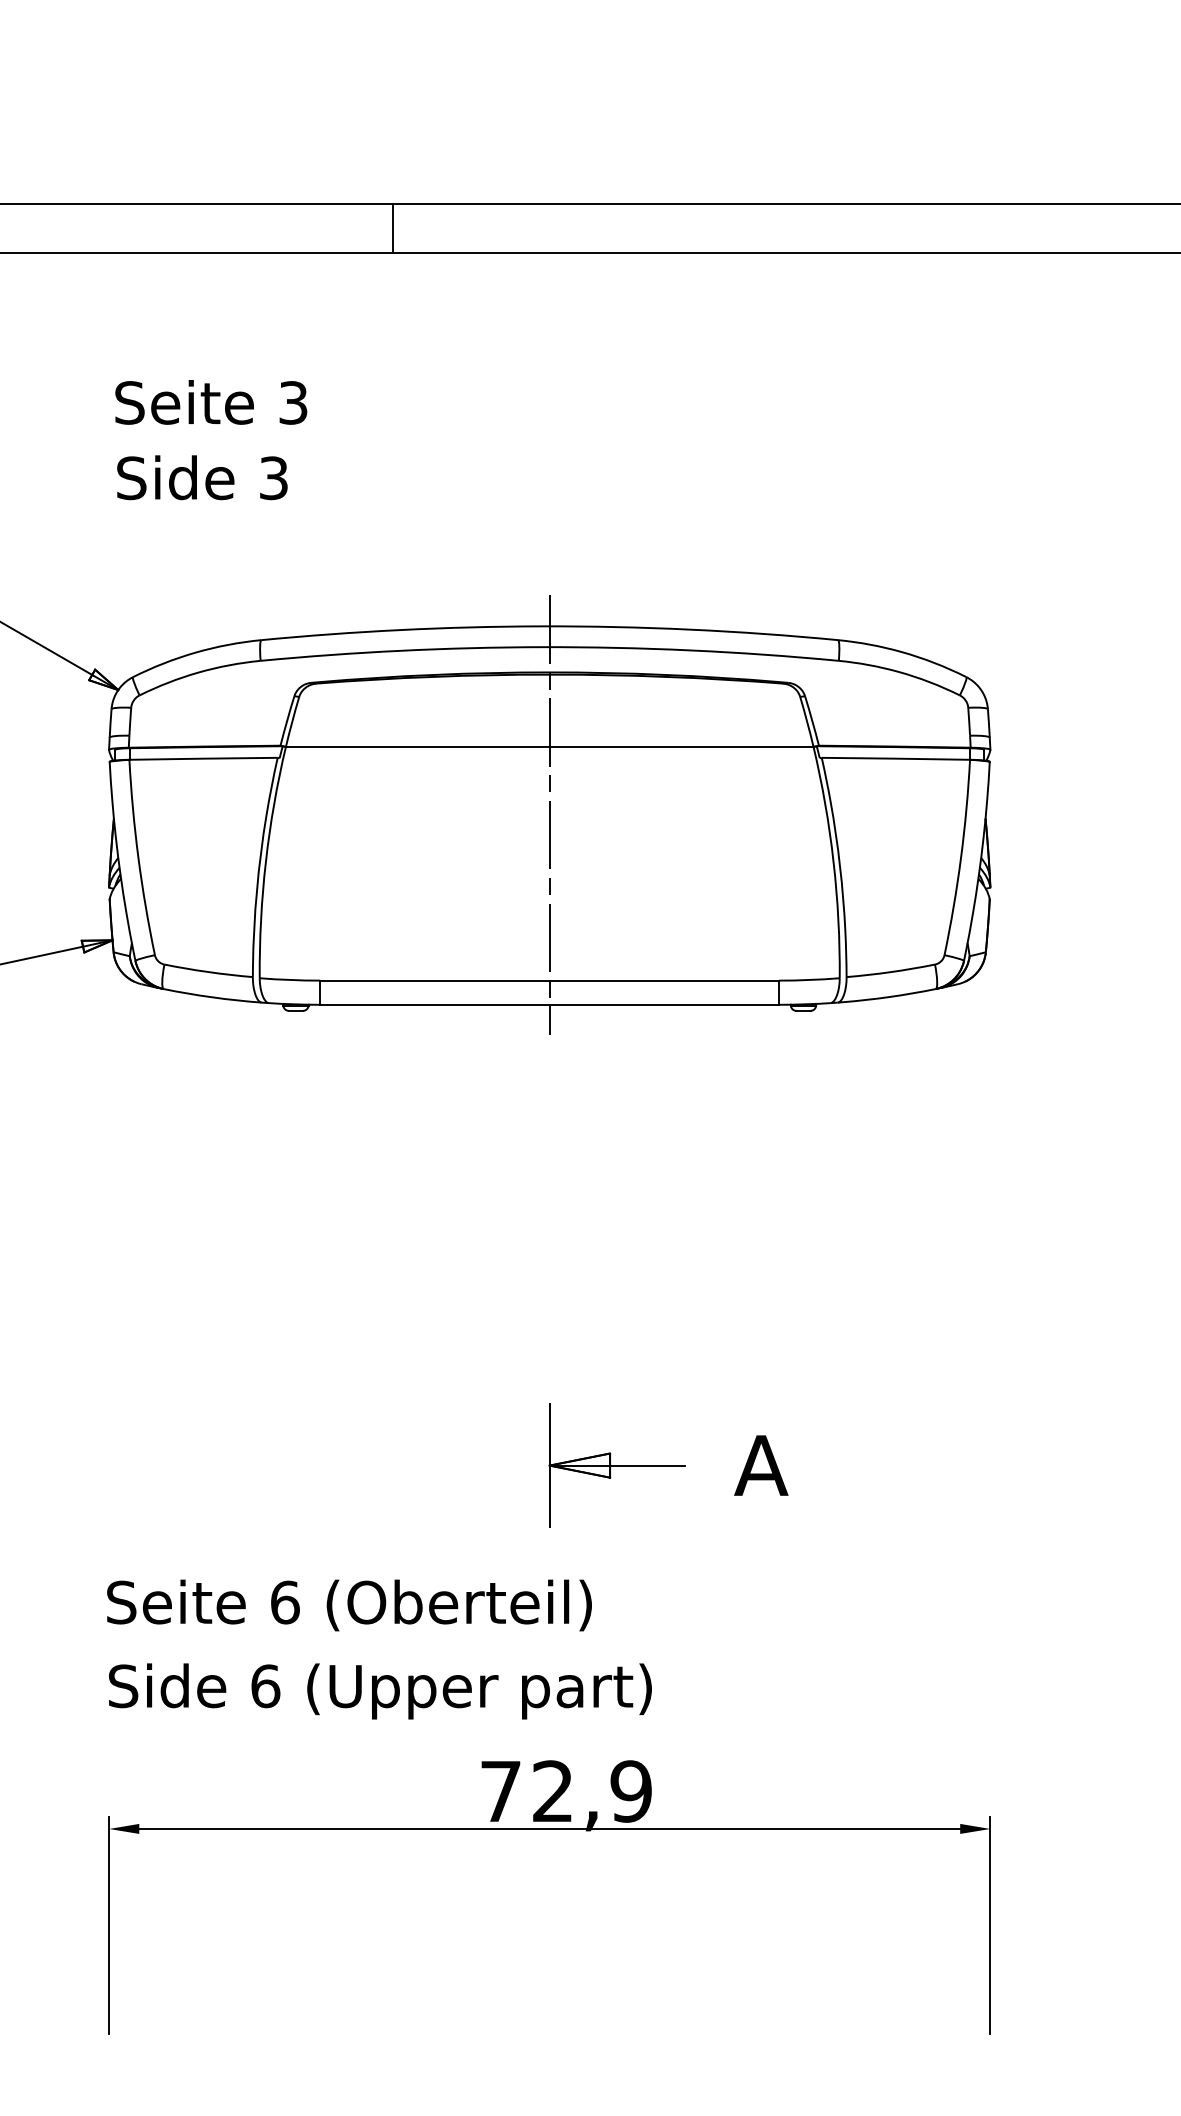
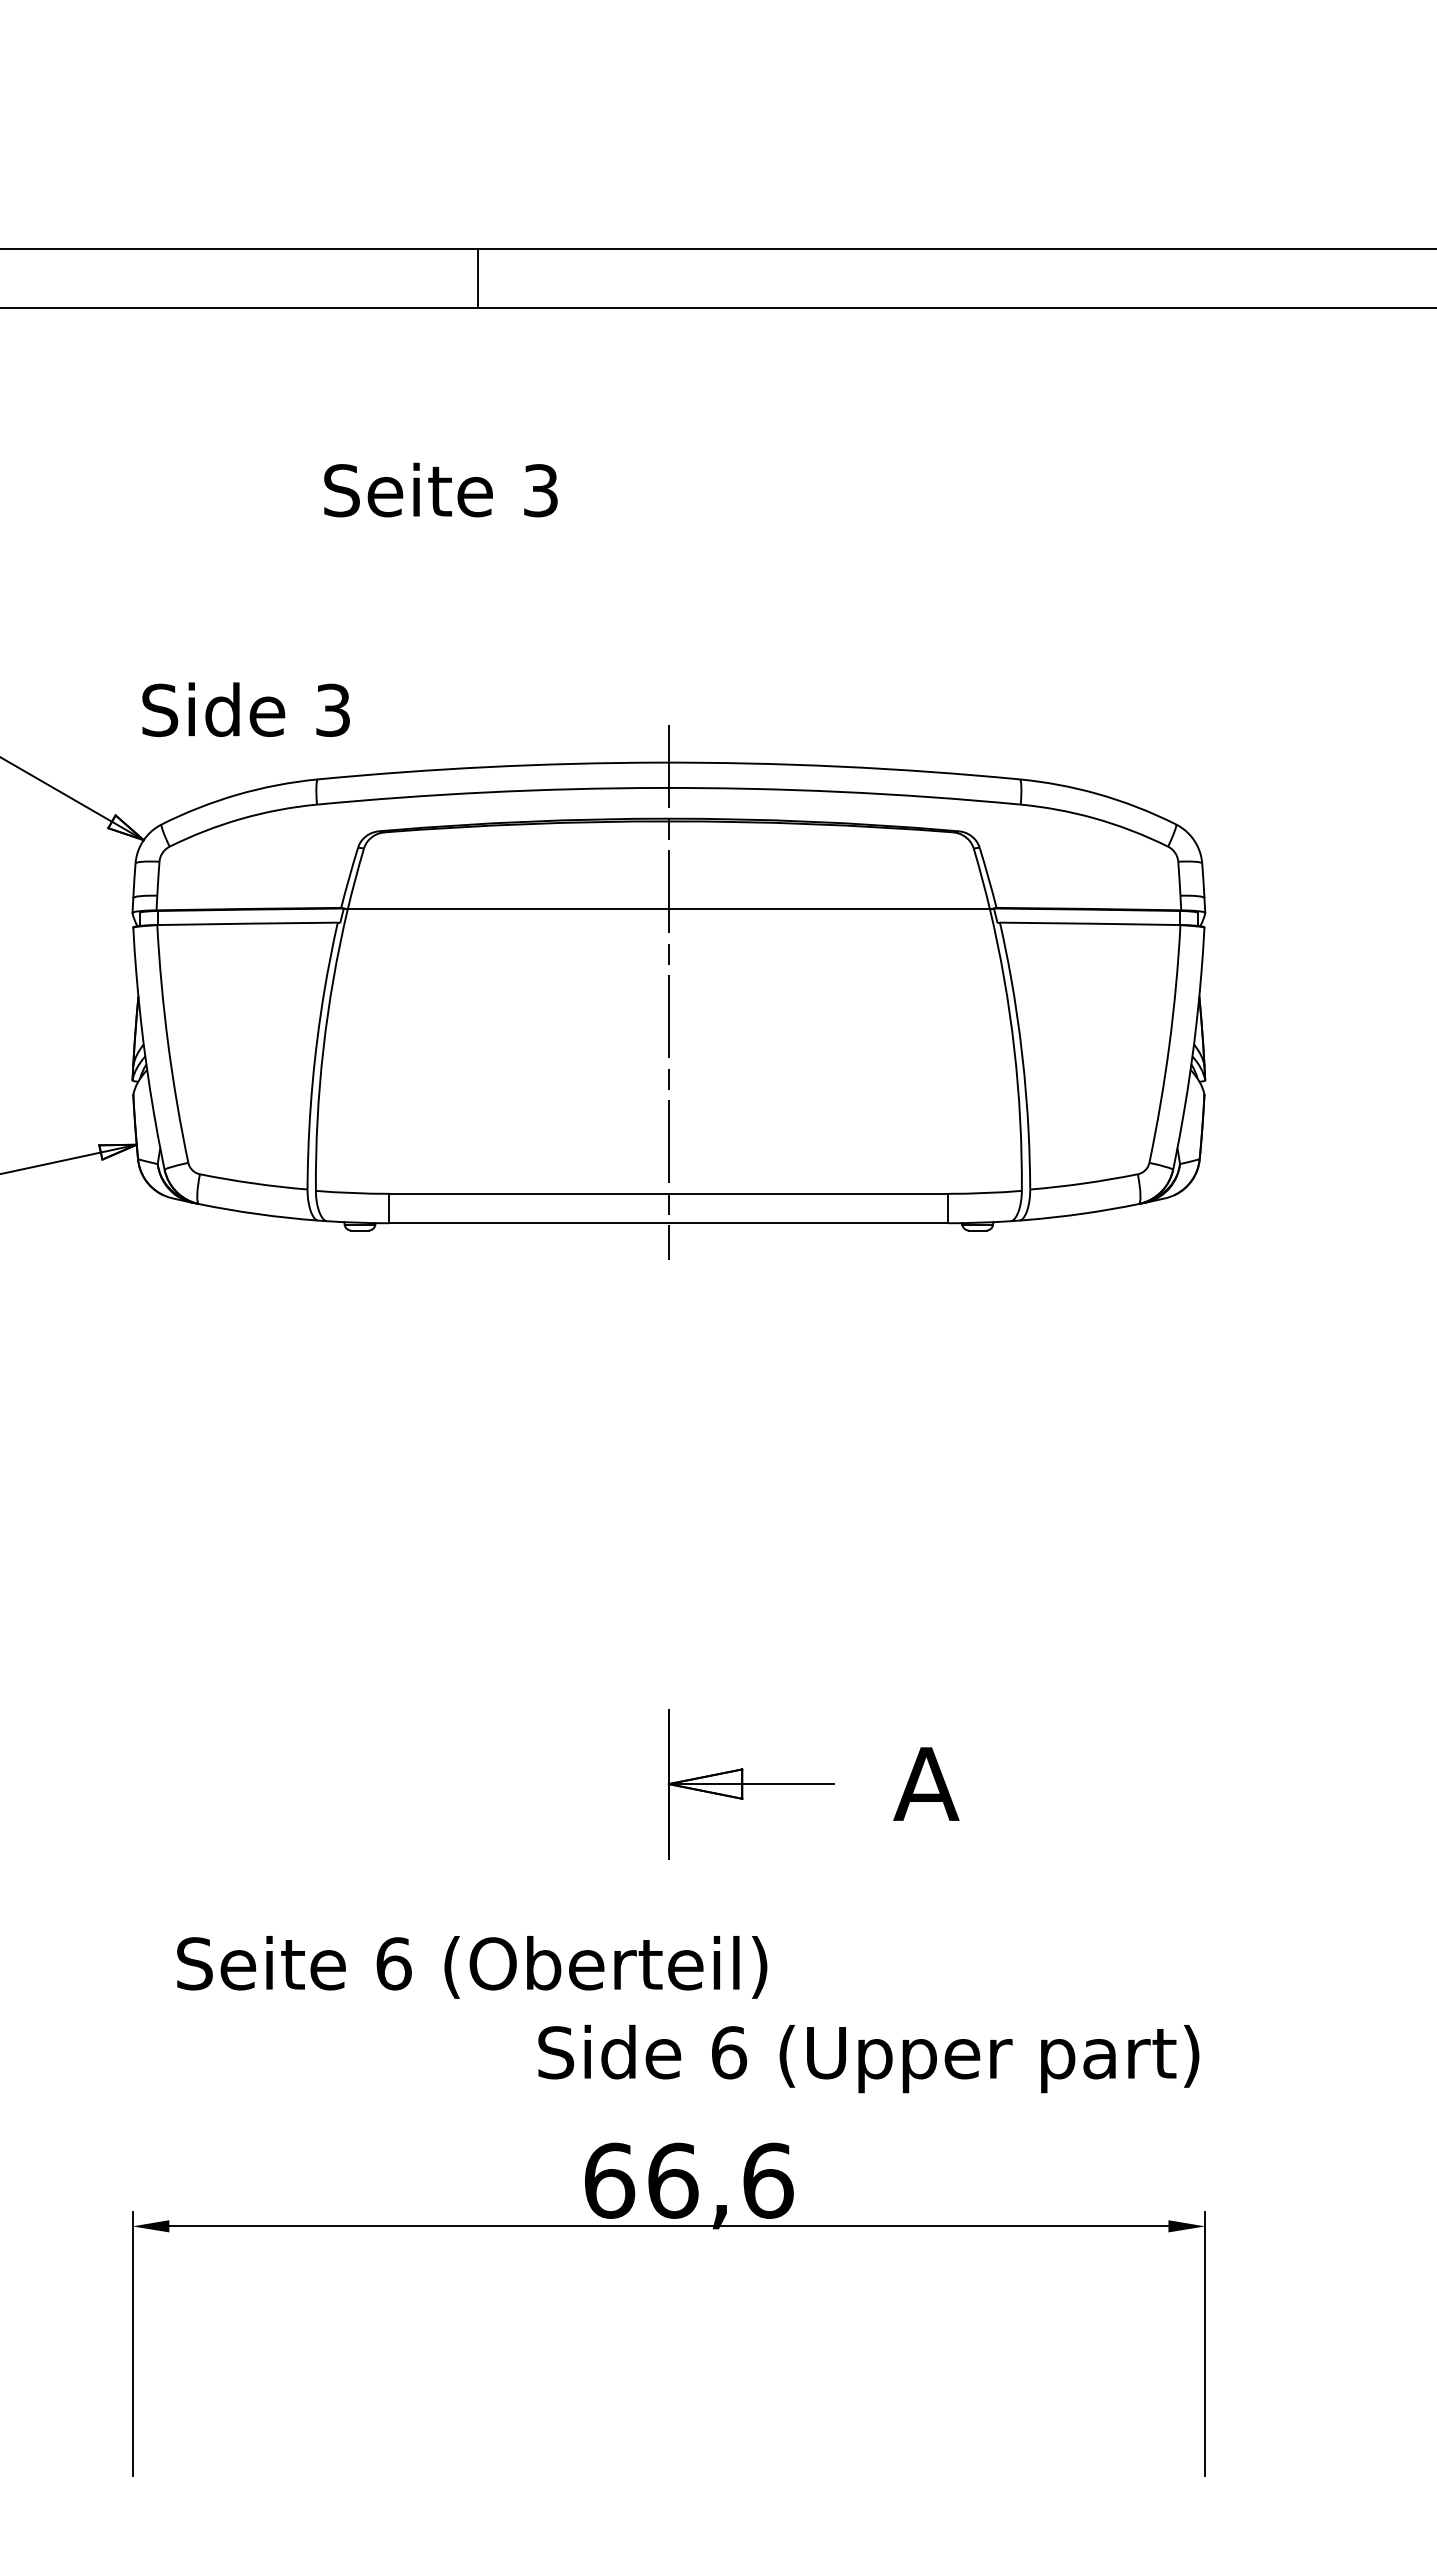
text: (210, 401) -> (440, 489), moved
text: (201, 477) -> (245, 709), moved
text: (349, 1605) -> (472, 1967), moved
text: (380, 1691) -> (868, 2058), moved
text: (566, 1791) -> (689, 2180), 72,9 -> 66,6

